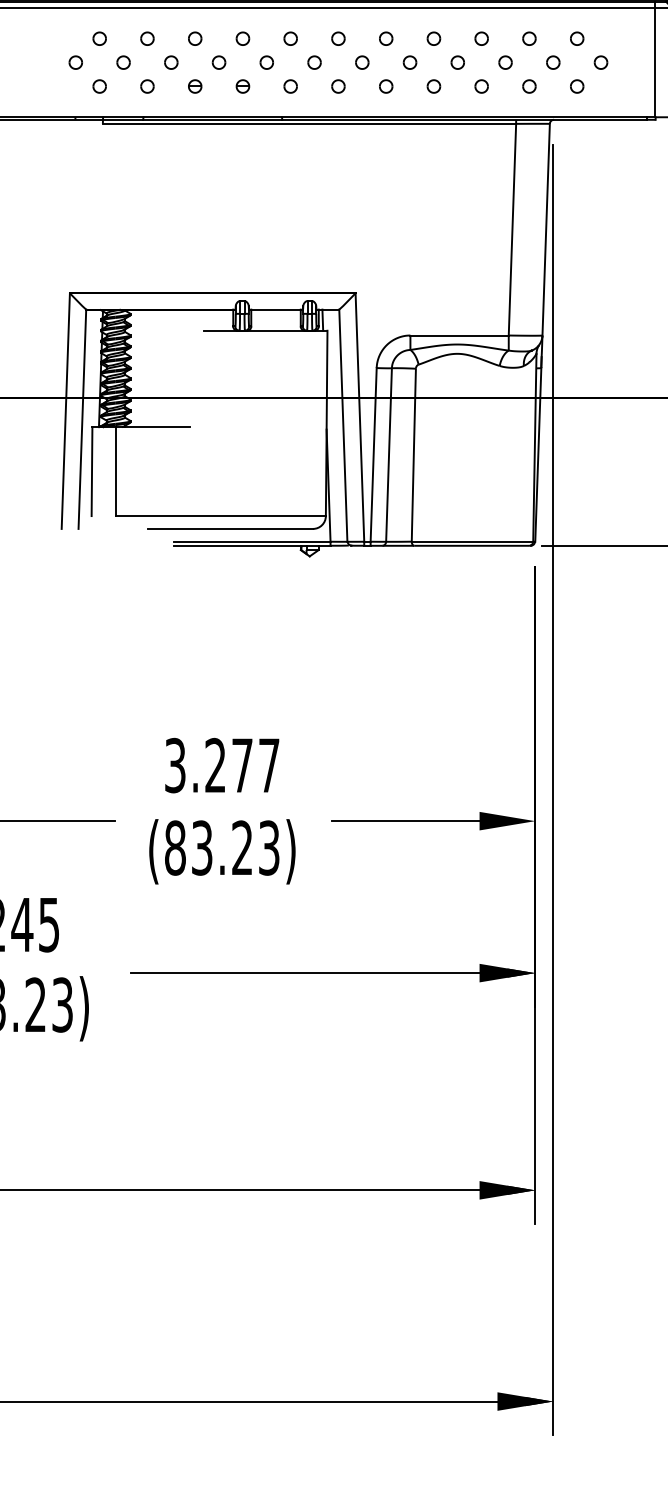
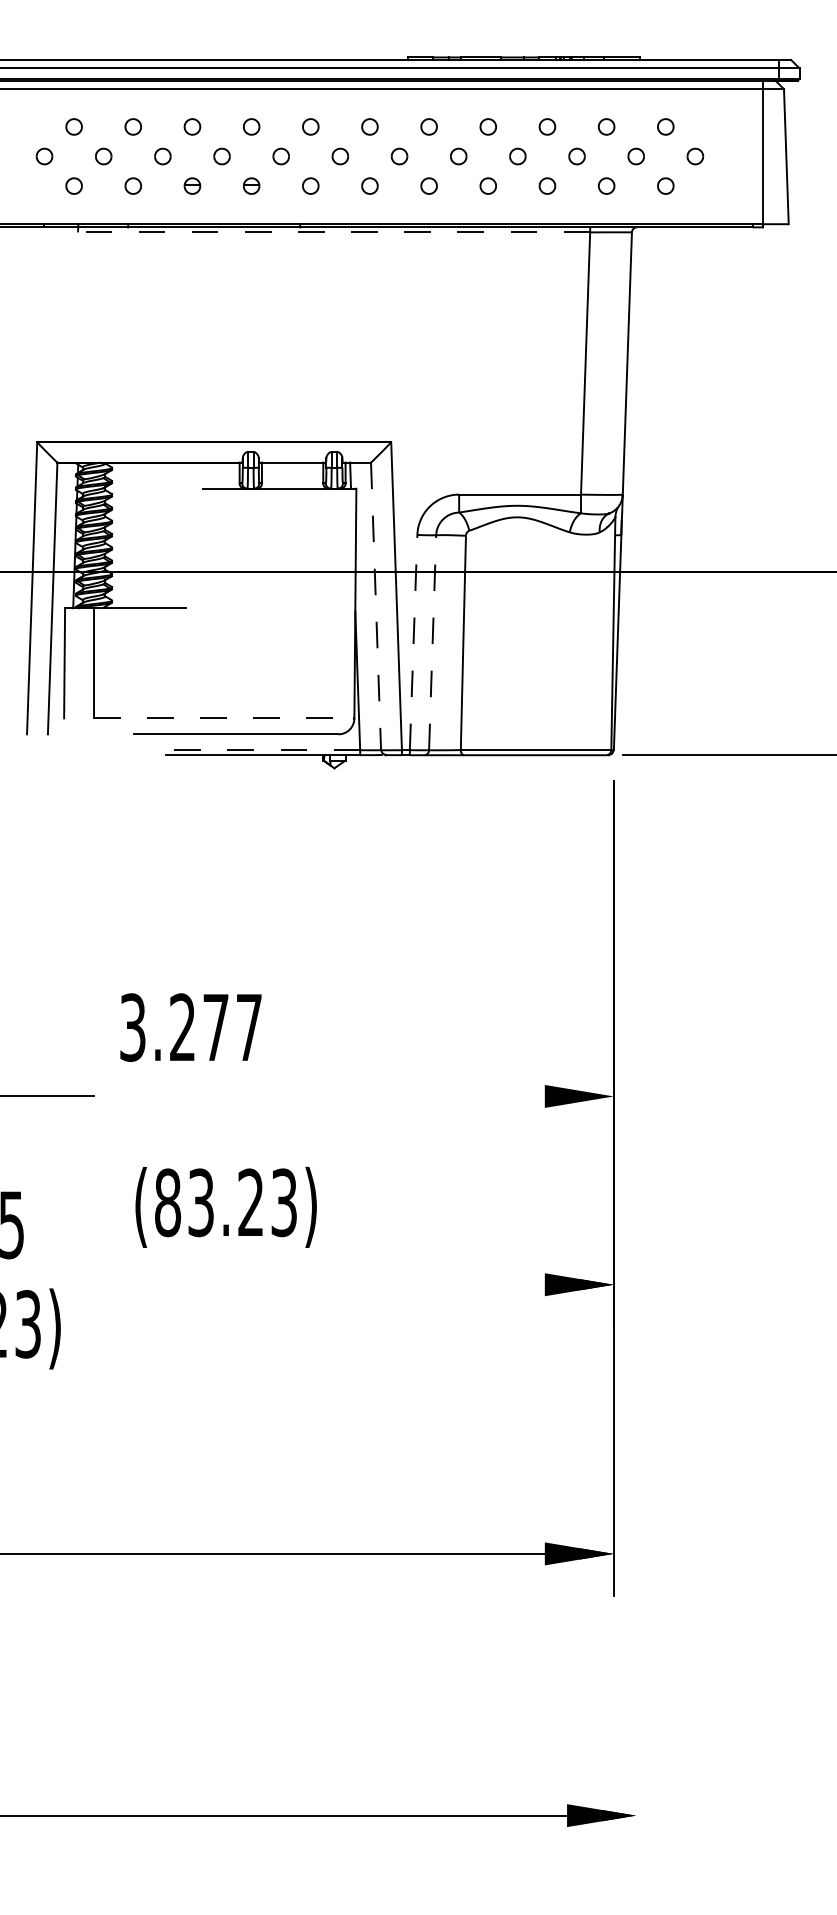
line: (309, 123) -> (333, 232), solid -> dashed
line: (343, 425) -> (376, 606), solid -> dashed
line: (373, 454) -> (413, 642), solid -> dashed
line: (388, 454) -> (432, 642), solid -> dashed
line: (221, 516) -> (224, 718), solid -> dashed
line: (251, 541) -> (262, 750), solid -> dashed
text: (221, 765) -> (190, 1027), moved
line: (553, 789) -> (636, 1057), removed
line: (419, 821) -> (470, 1096), removed
text: (221, 851) -> (225, 1207), moved
line: (319, 972) -> (346, 1284), removed

